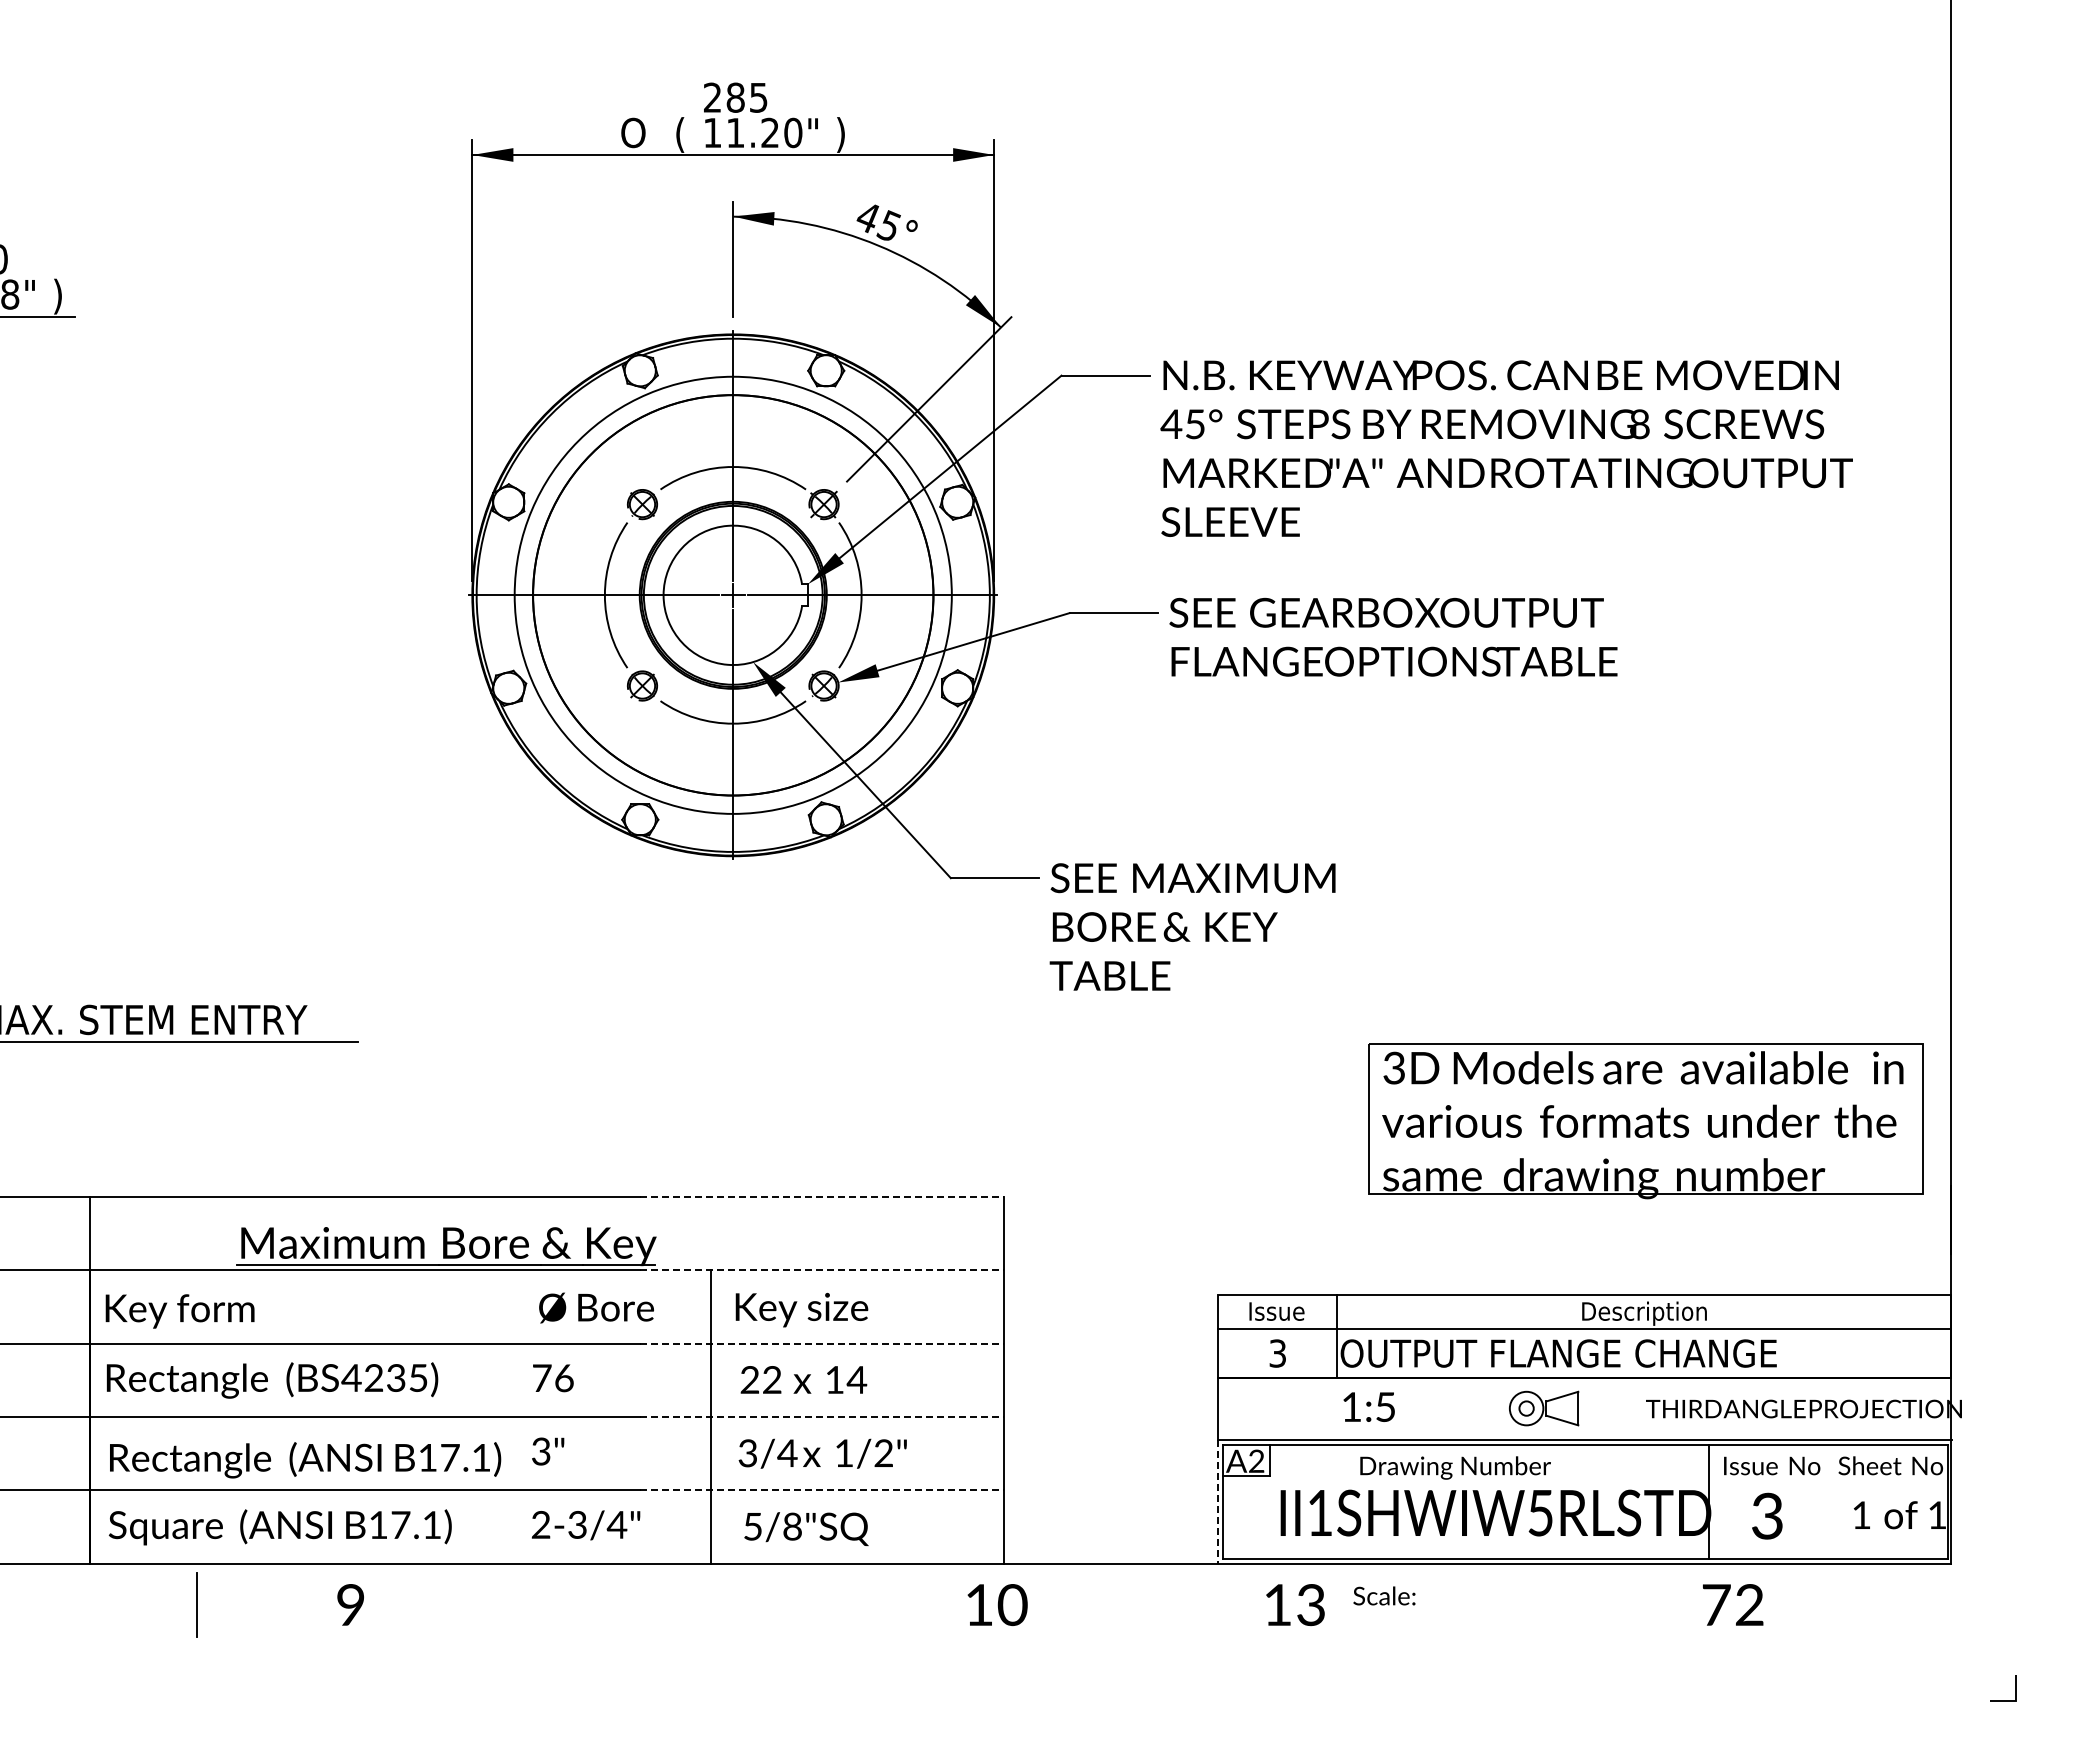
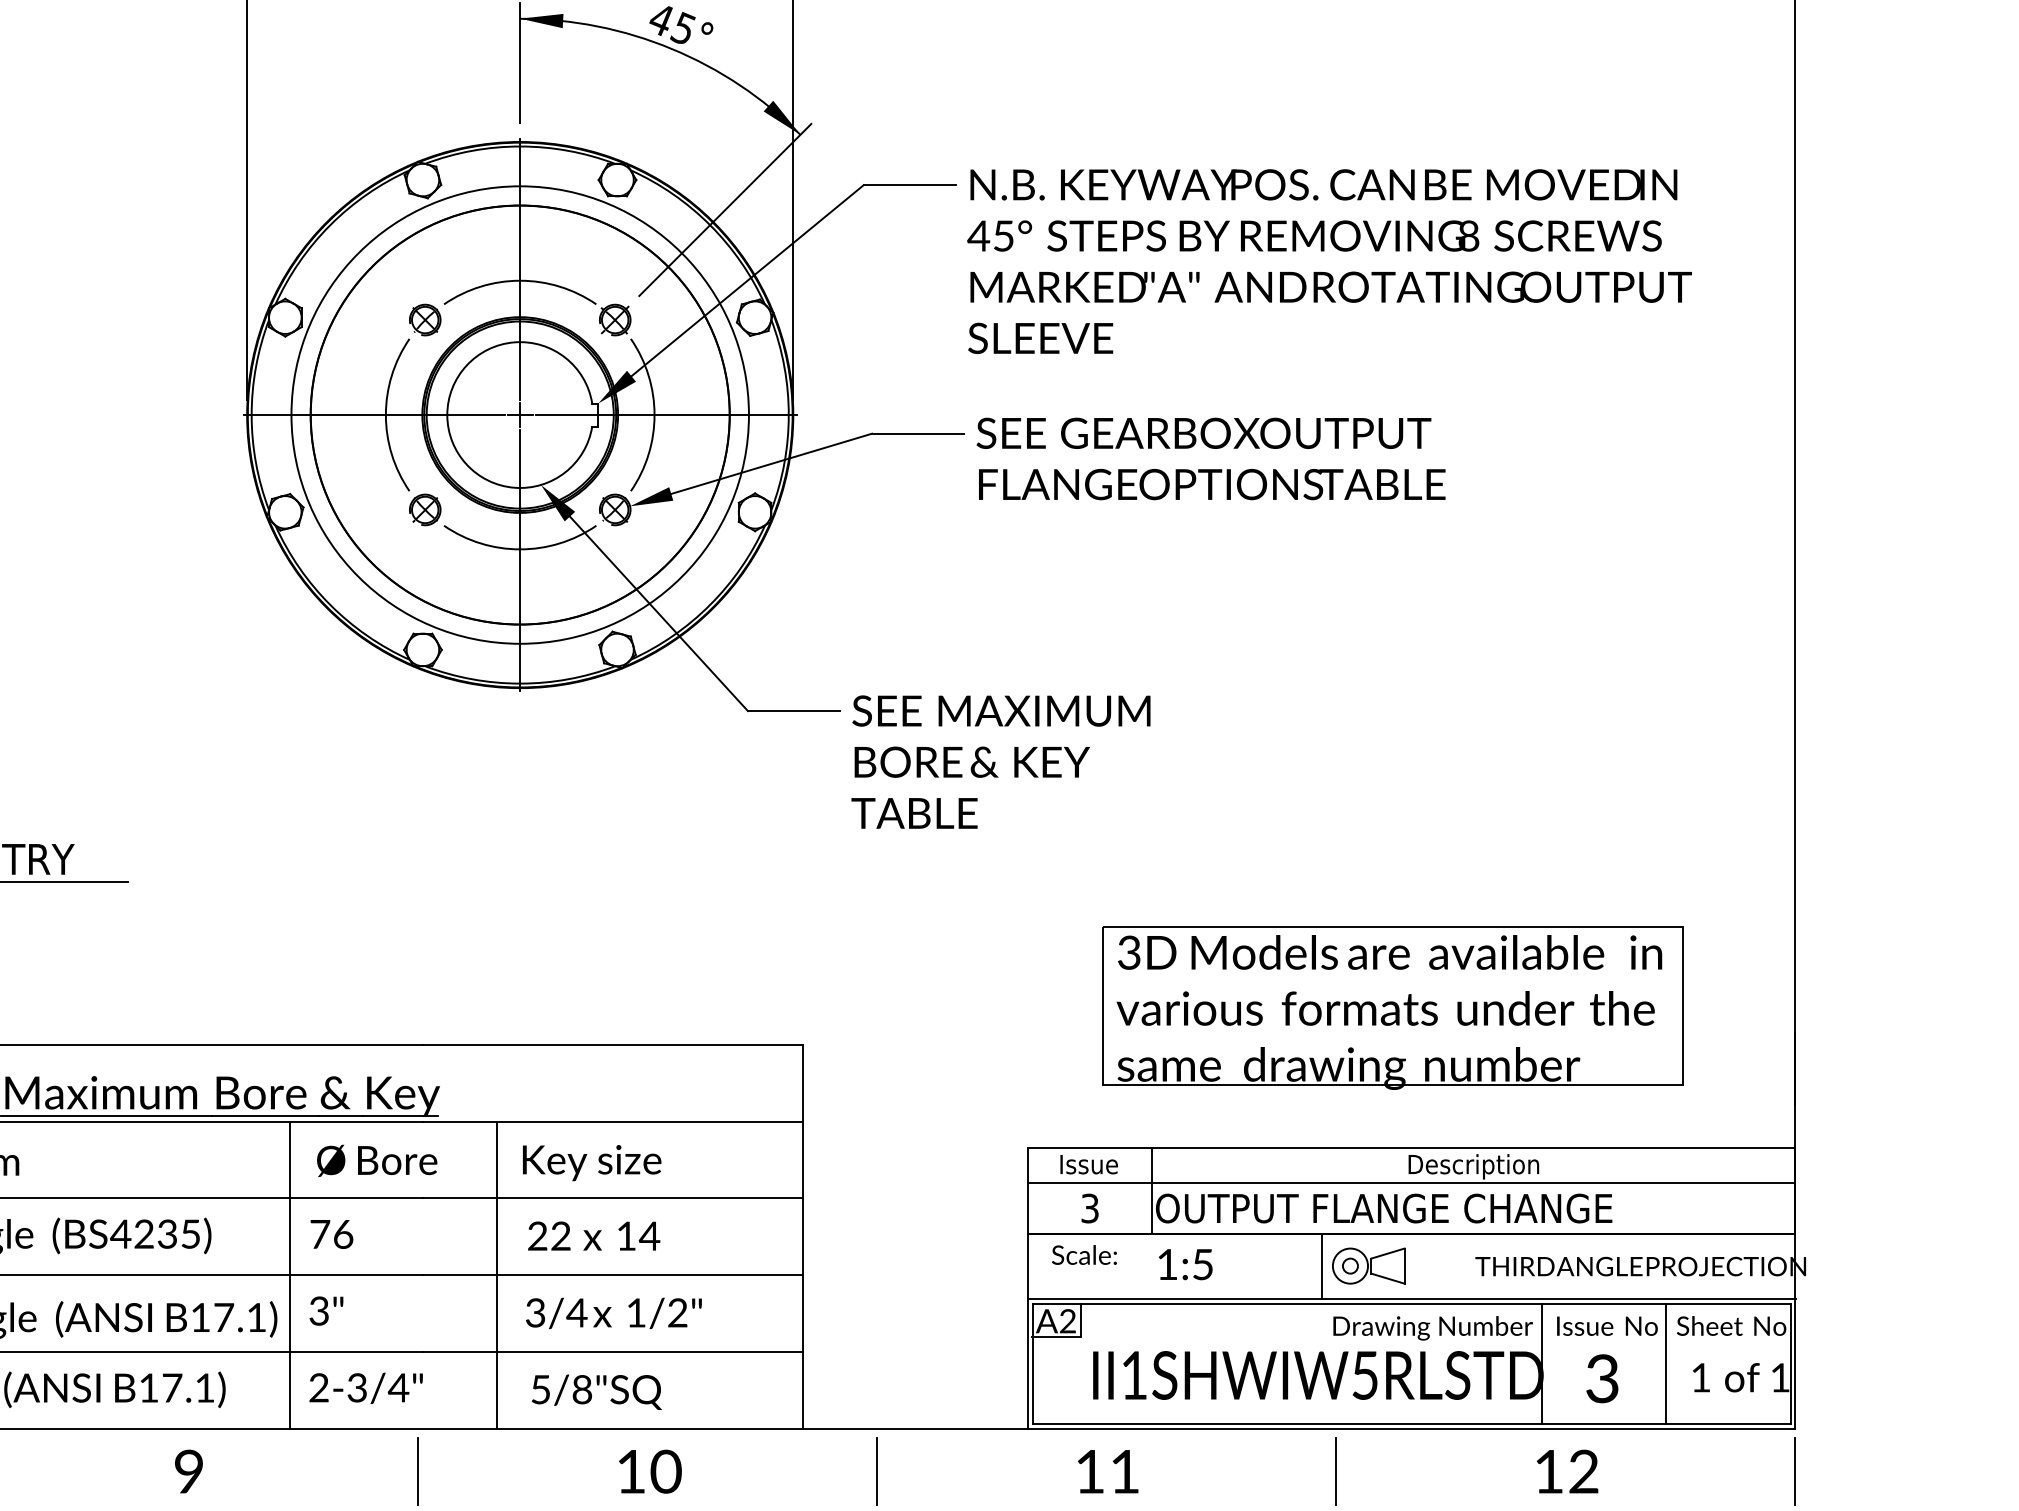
part: (1645, 1121) -> (1392, 1008), moved
line: (822, 1197) -> (613, 1045), dashed -> solid
line: (822, 1270) -> (613, 1121), dashed -> solid
line: (822, 1343) -> (613, 1198), dashed -> solid
line: (1499, 1409) -> (1322, 1267), added
line: (513, 1416) -> (290, 1274), added
line: (822, 1417) -> (613, 1275), dashed -> solid
text: (1455, 1467) -> (1433, 1327), moved
line: (822, 1490) -> (613, 1351), dashed -> solid
line: (1218, 1501) -> (1028, 1363), dashed -> solid
line: (1828, 1501) -> (1666, 1363), added
text: (1384, 1595) -> (1084, 1254), moved
text: (350, 1604) -> (188, 1471), moved
line: (635, 1604) -> (417, 1471), added
text: (997, 1604) -> (650, 1471), moved
line: (1074, 1604) -> (877, 1471), added
line: (1512, 1604) -> (1335, 1471), added
text: (1716, 1604) -> (1549, 1471), 72 -> 12
line: (1951, 1604) -> (1795, 1471), added
text: (1310, 1605) -> (1124, 1472), 13 -> 11

